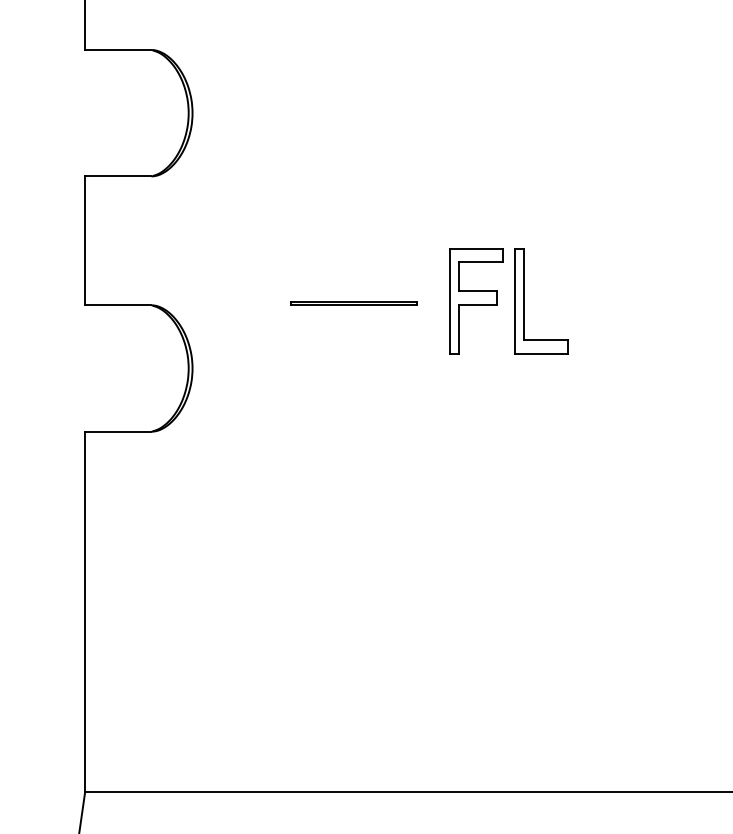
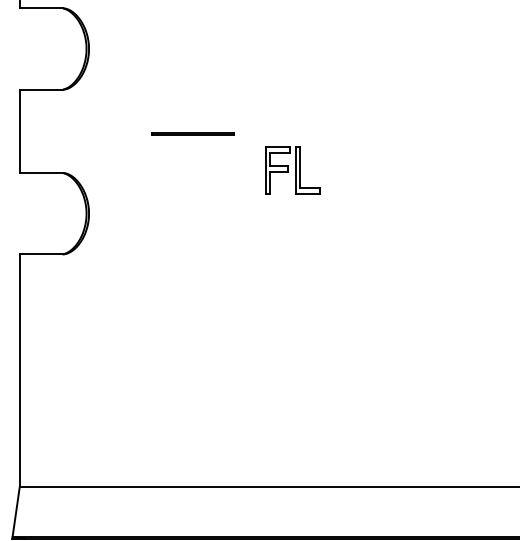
part: (507, 301) -> (292, 170), size x0.7
line: (352, 303) -> (192, 133), moved

